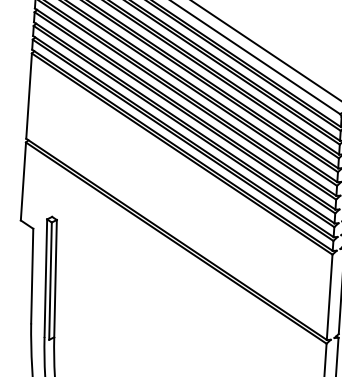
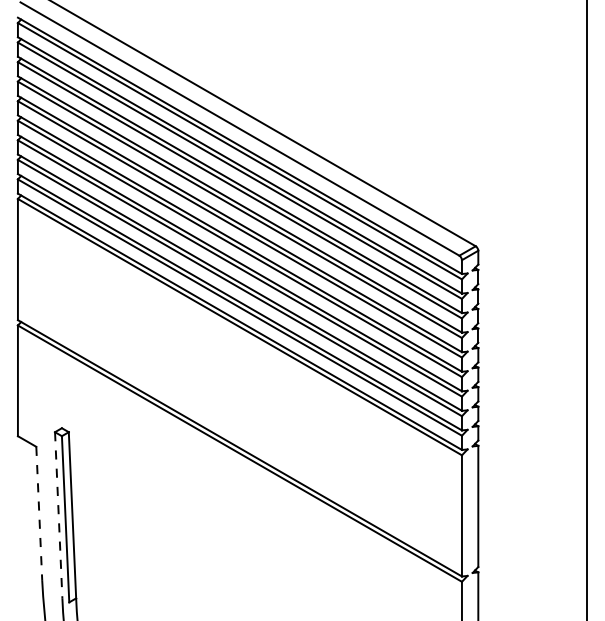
line: (32, 276) -> (39, 514), solid -> dashed
line: (45, 278) -> (58, 516), solid -> dashed

